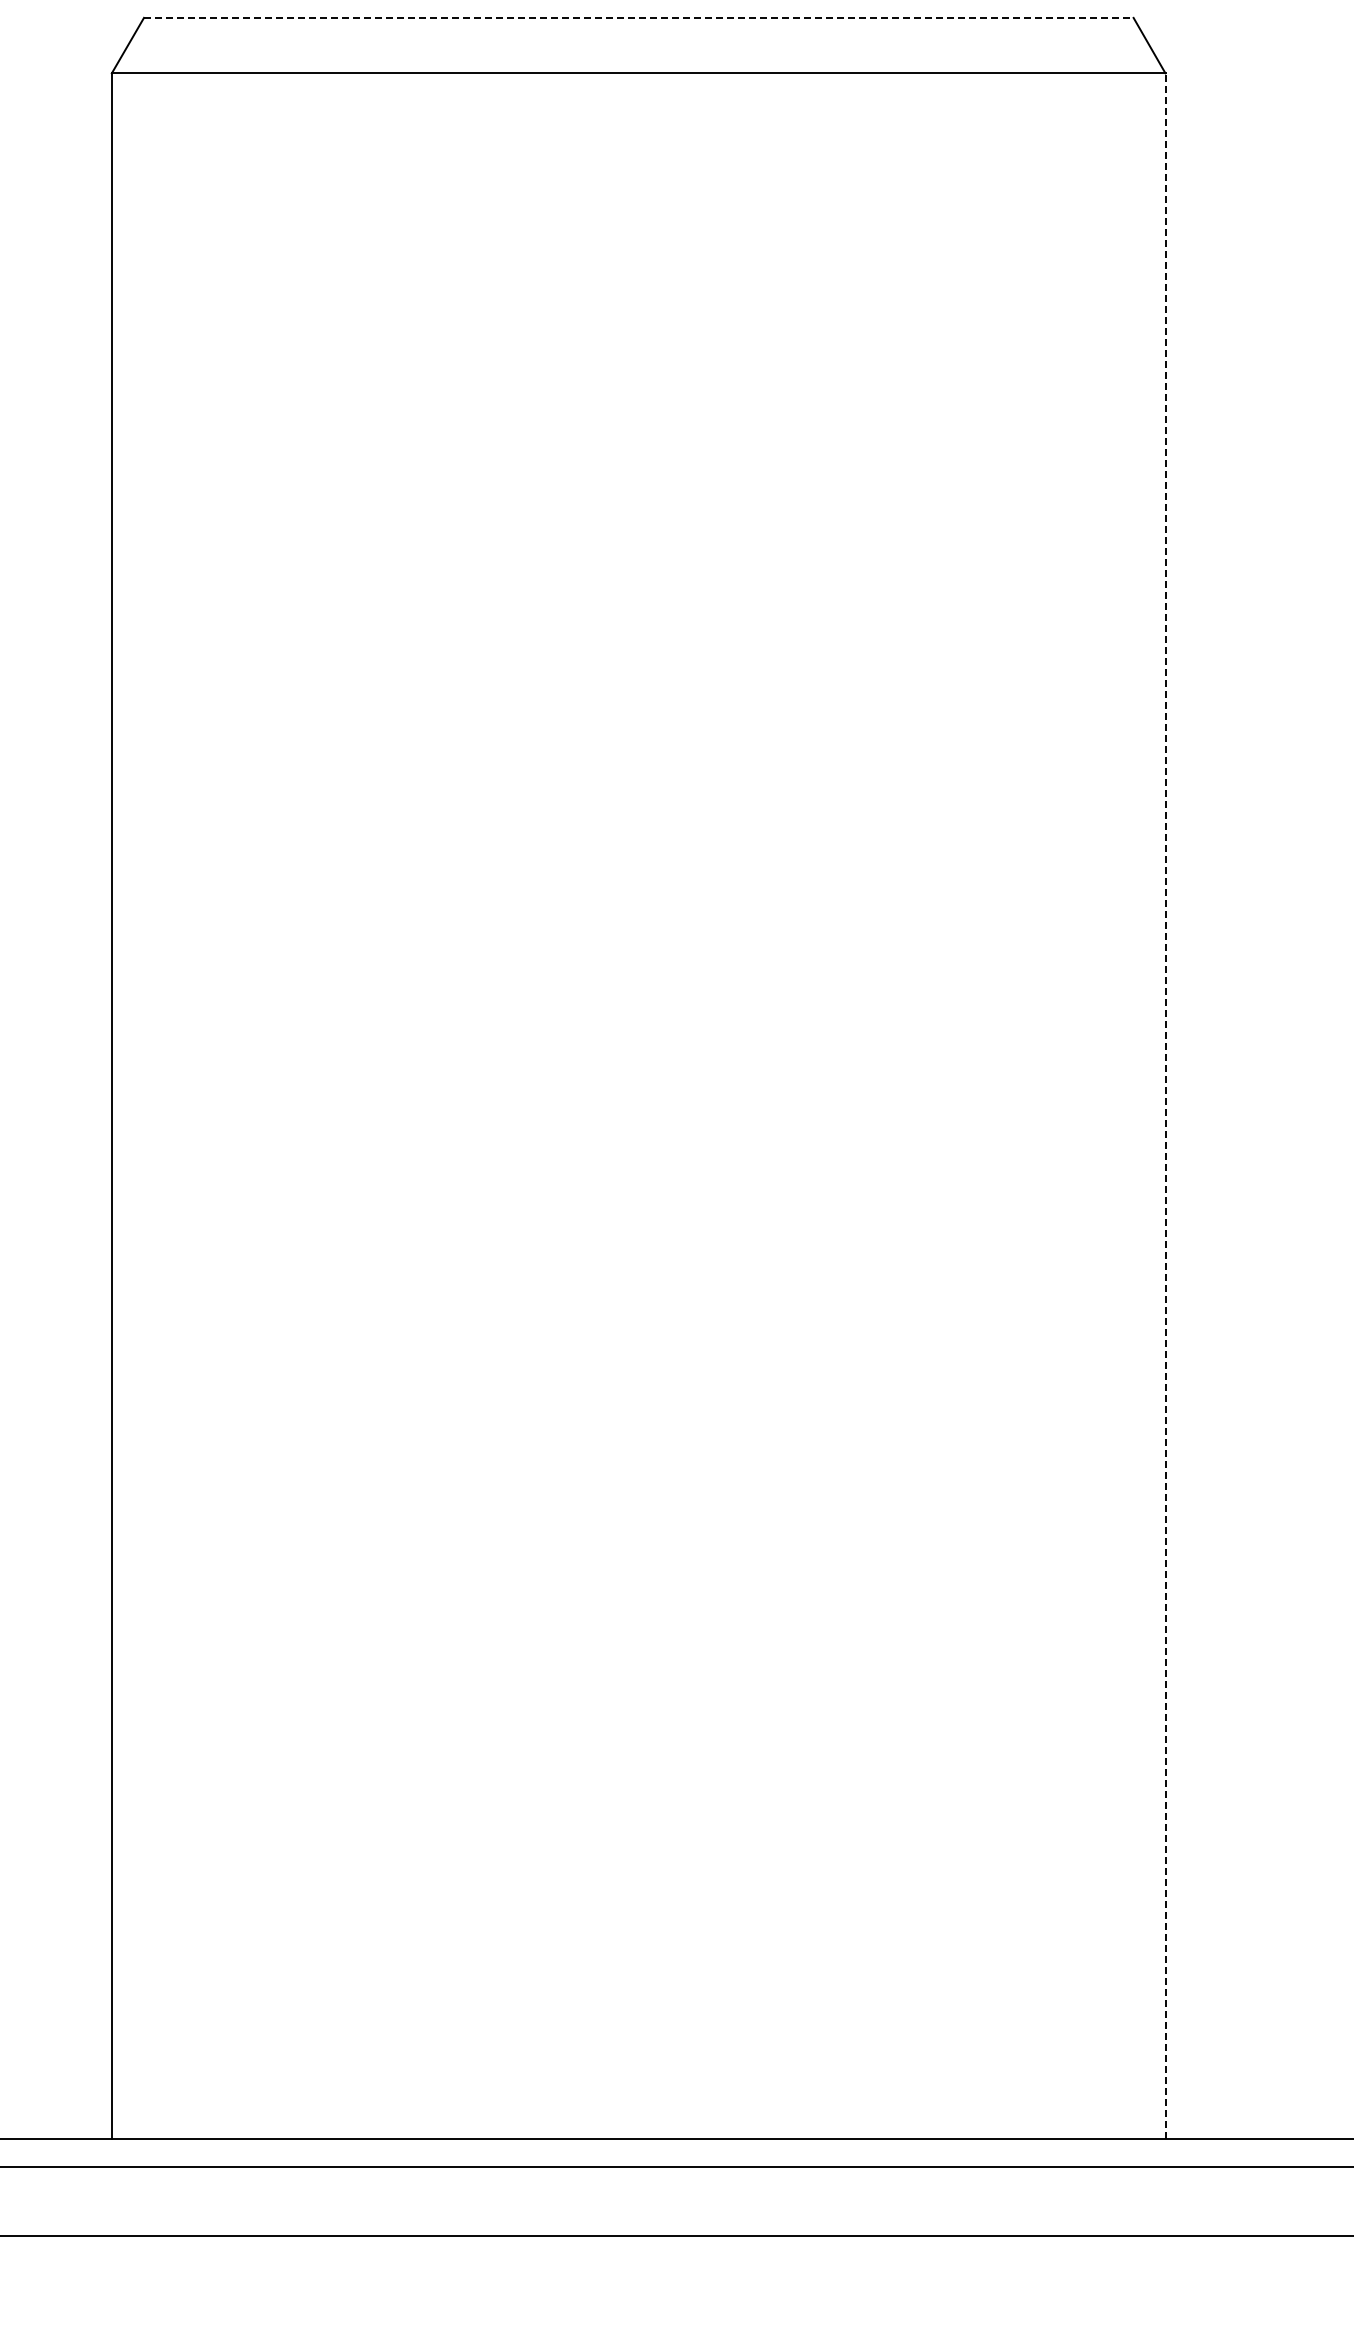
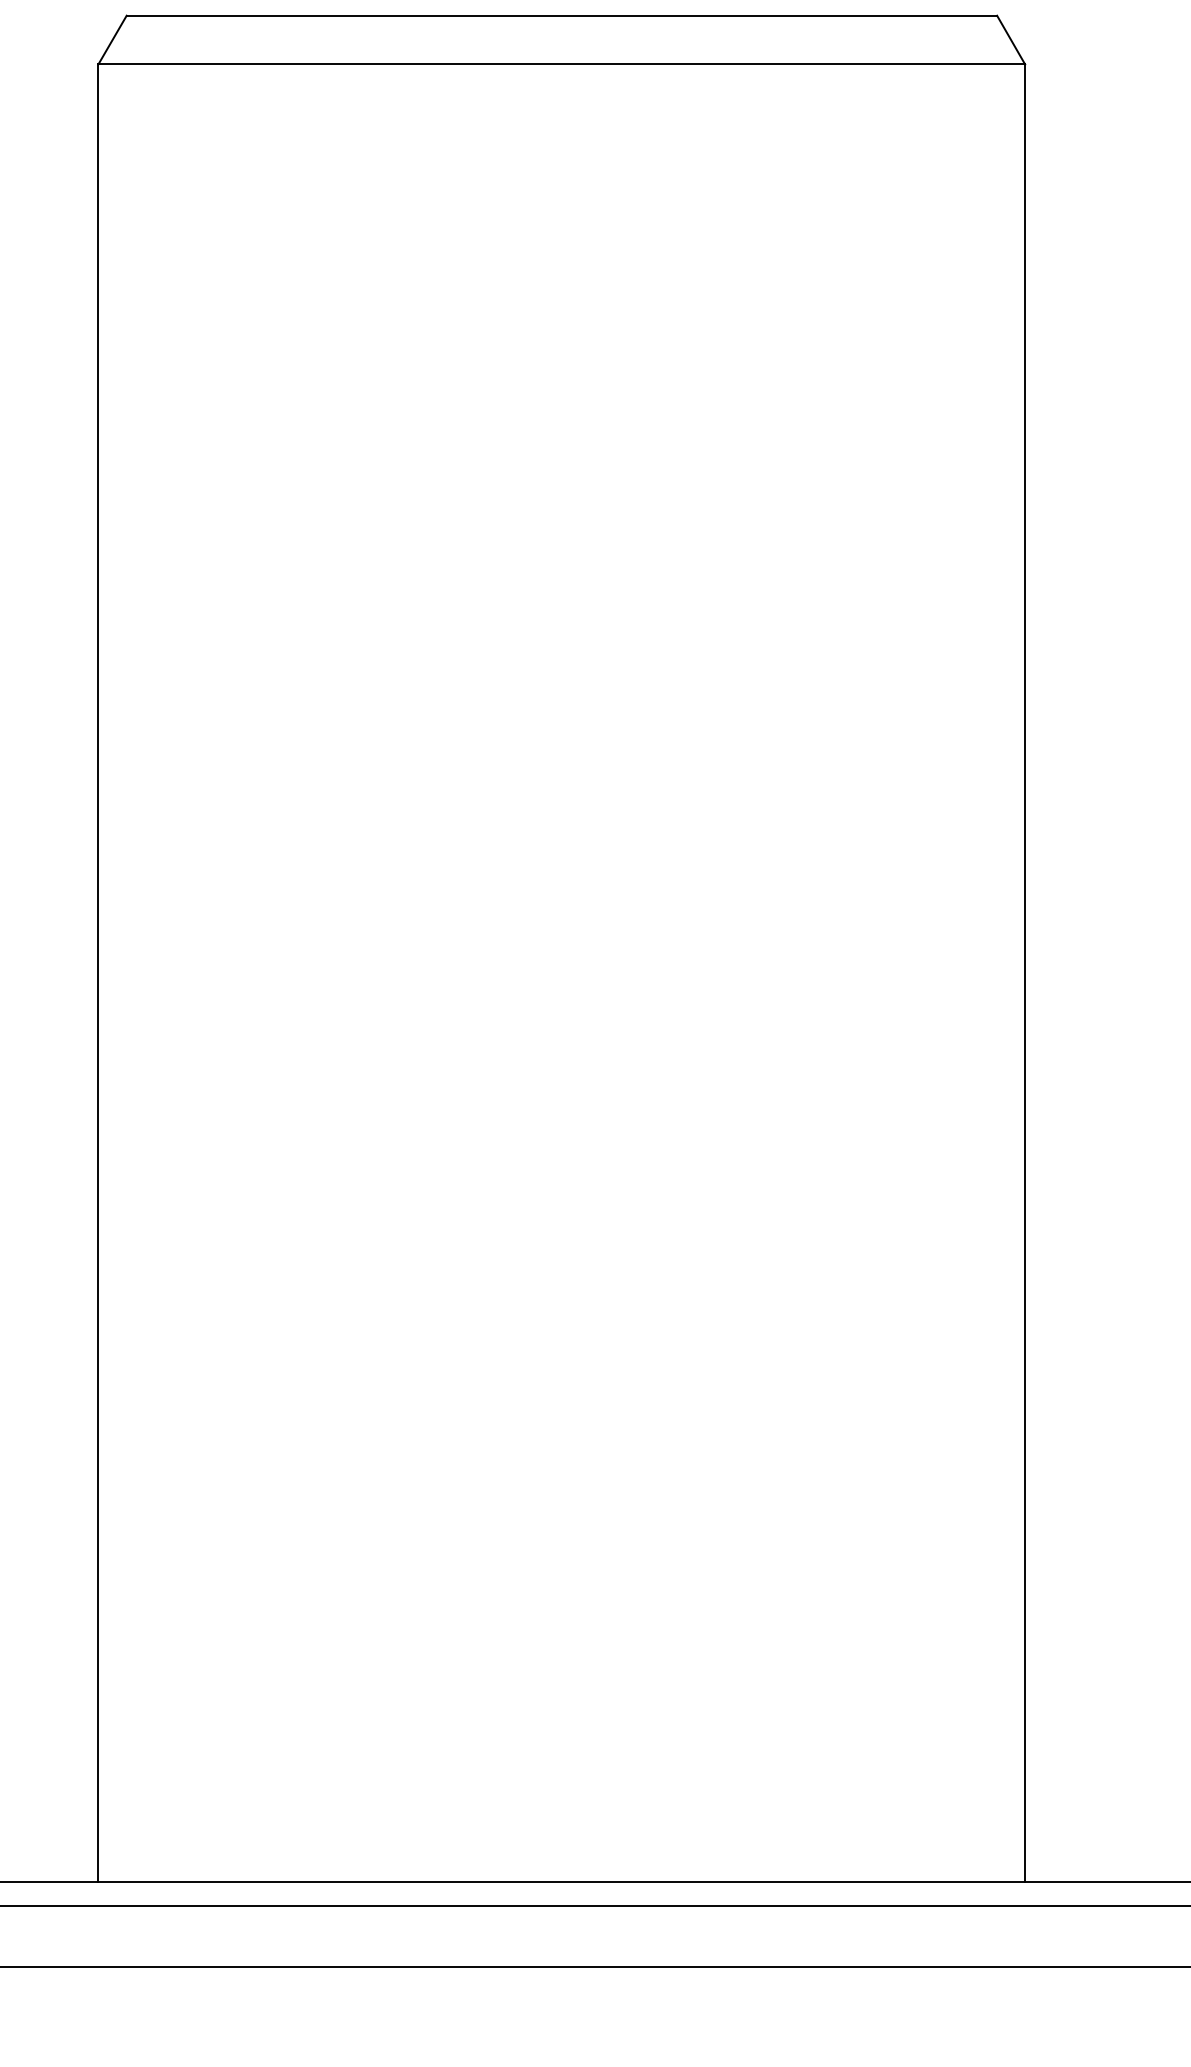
line: (638, 17) -> (561, 15), dashed -> solid
line: (1165, 1106) -> (1025, 973), dashed -> solid

